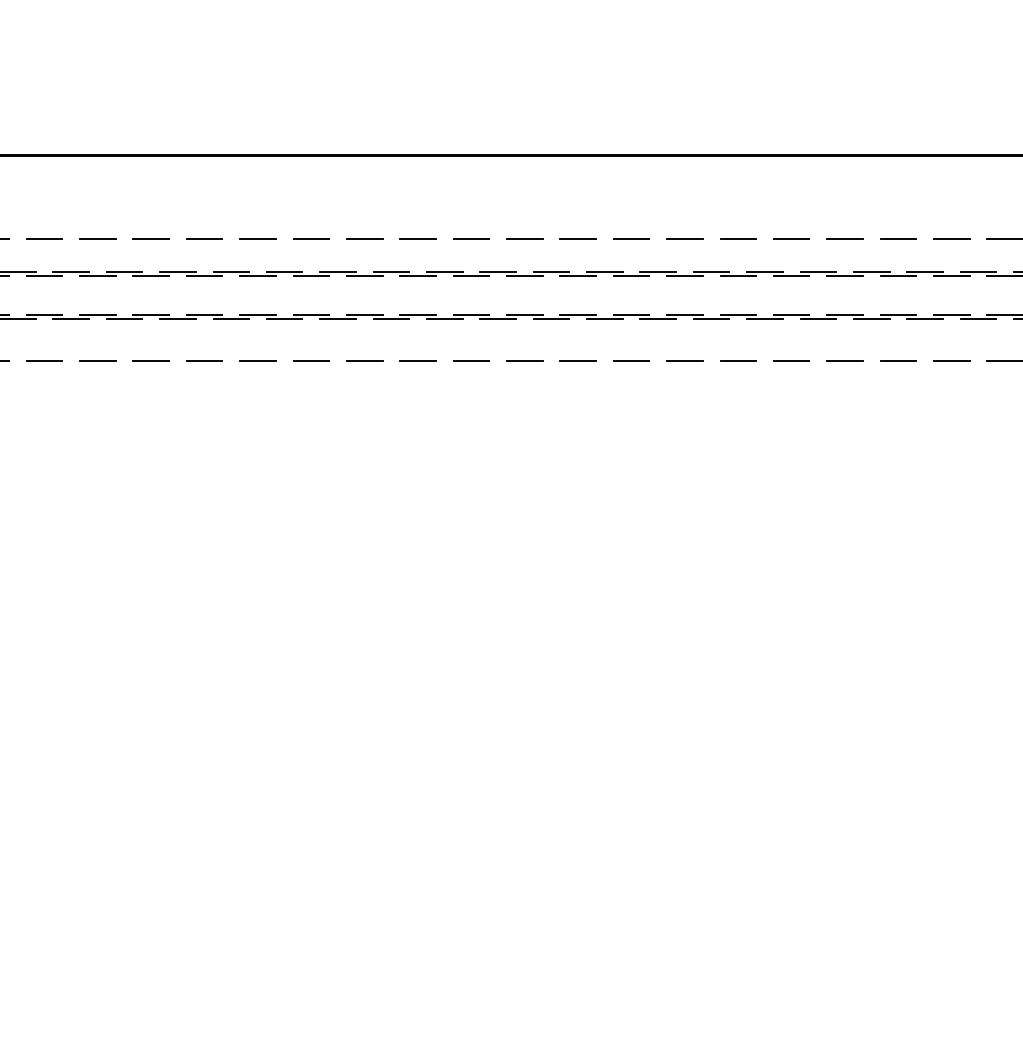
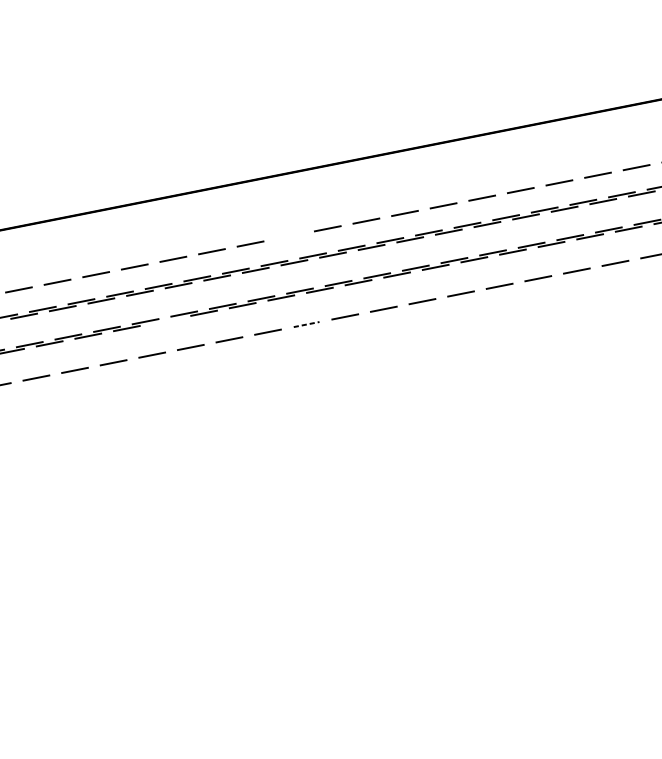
line: (364, 238) -> (288, 235), removed
line: (177, 319) -> (165, 321), removed
line: (364, 361) -> (306, 324), solid -> dashed

